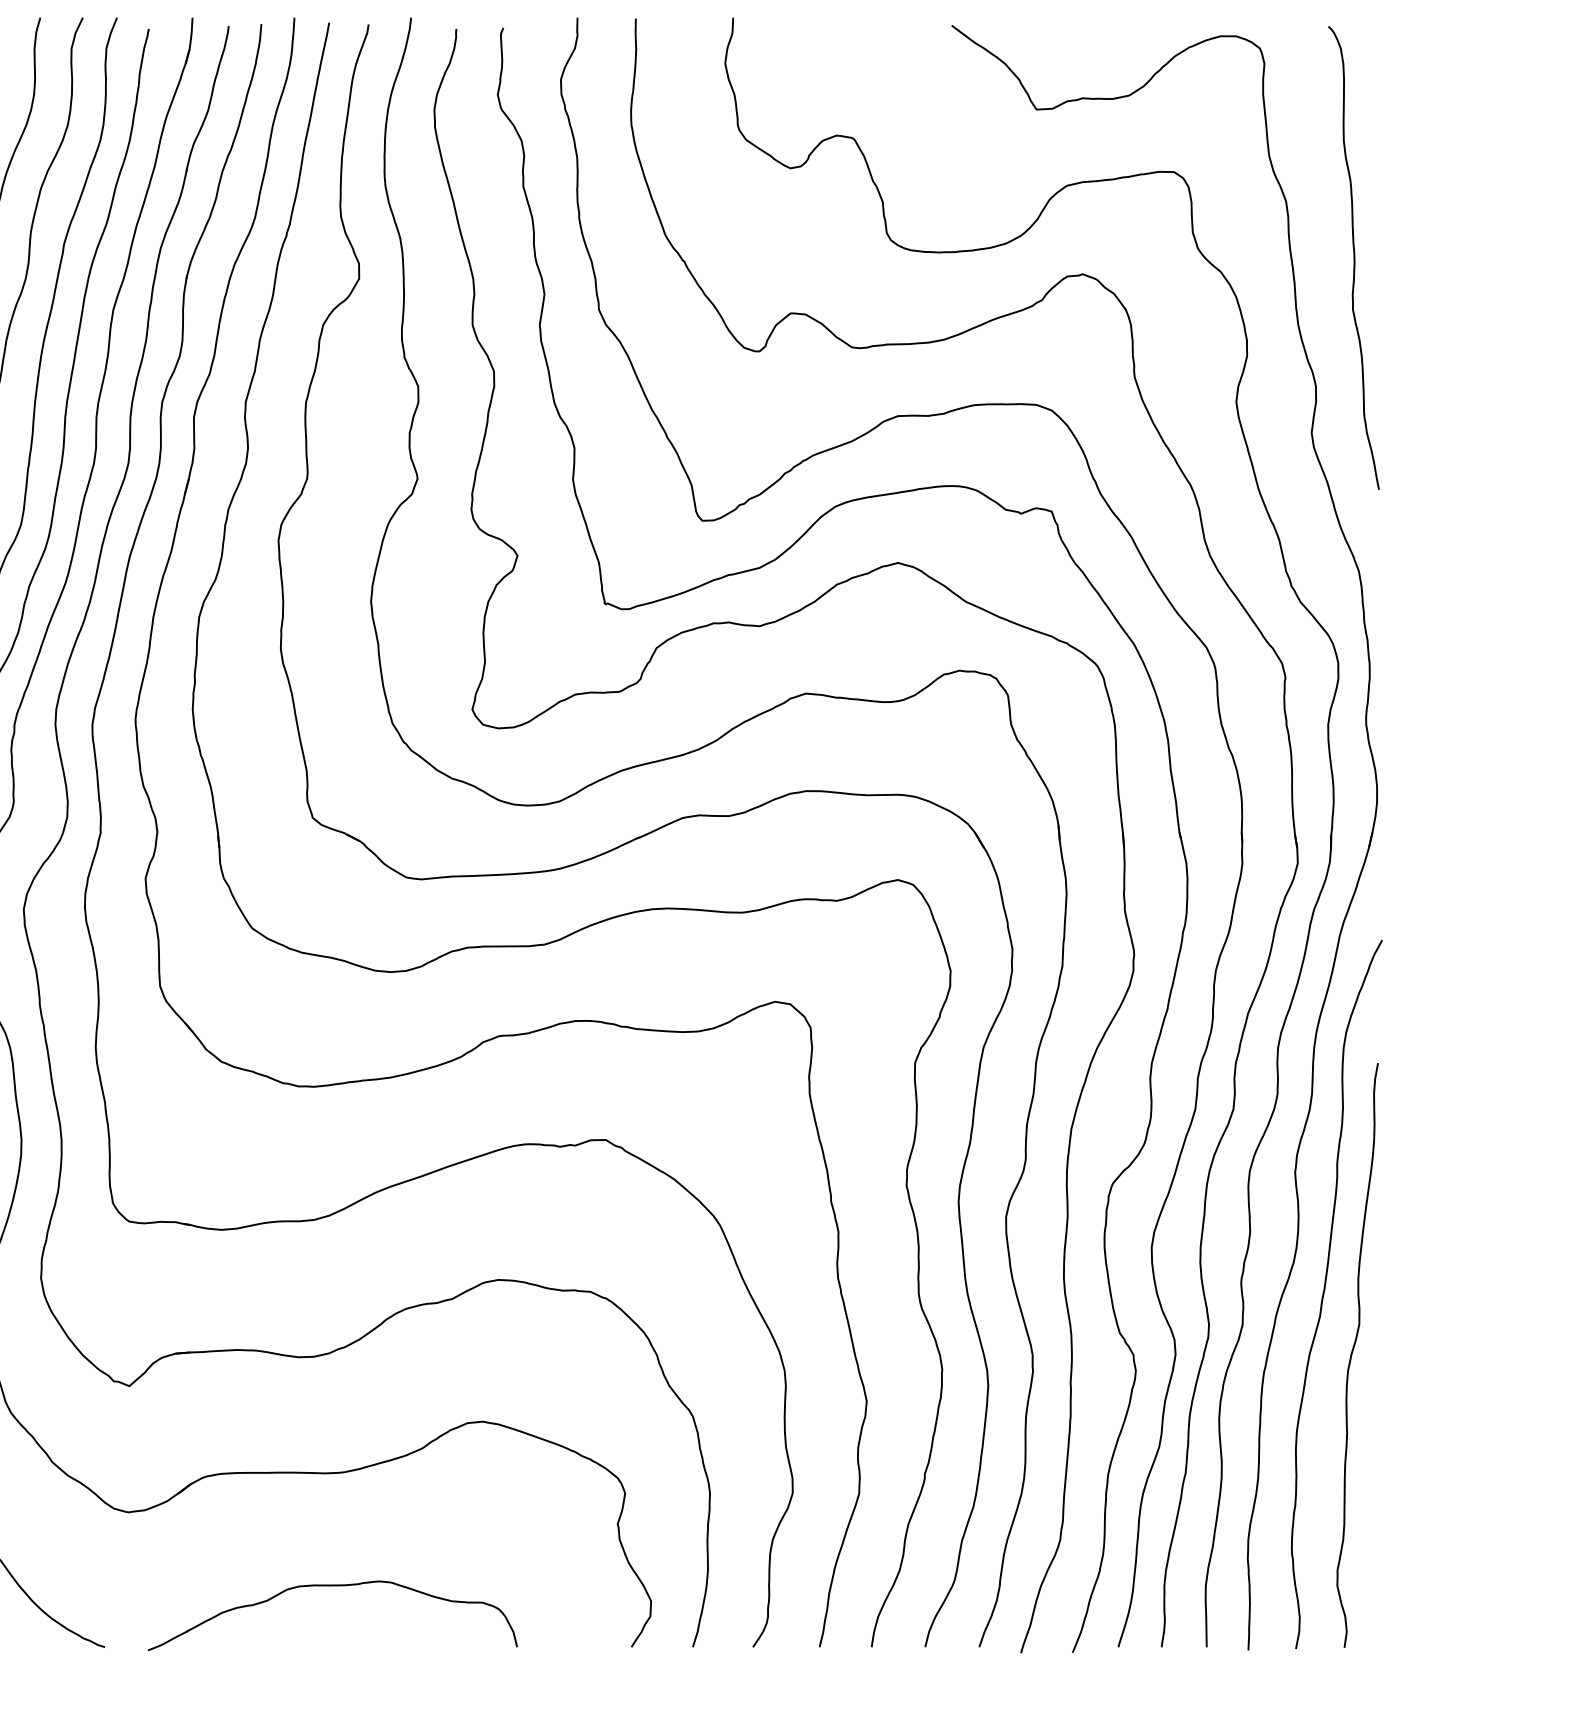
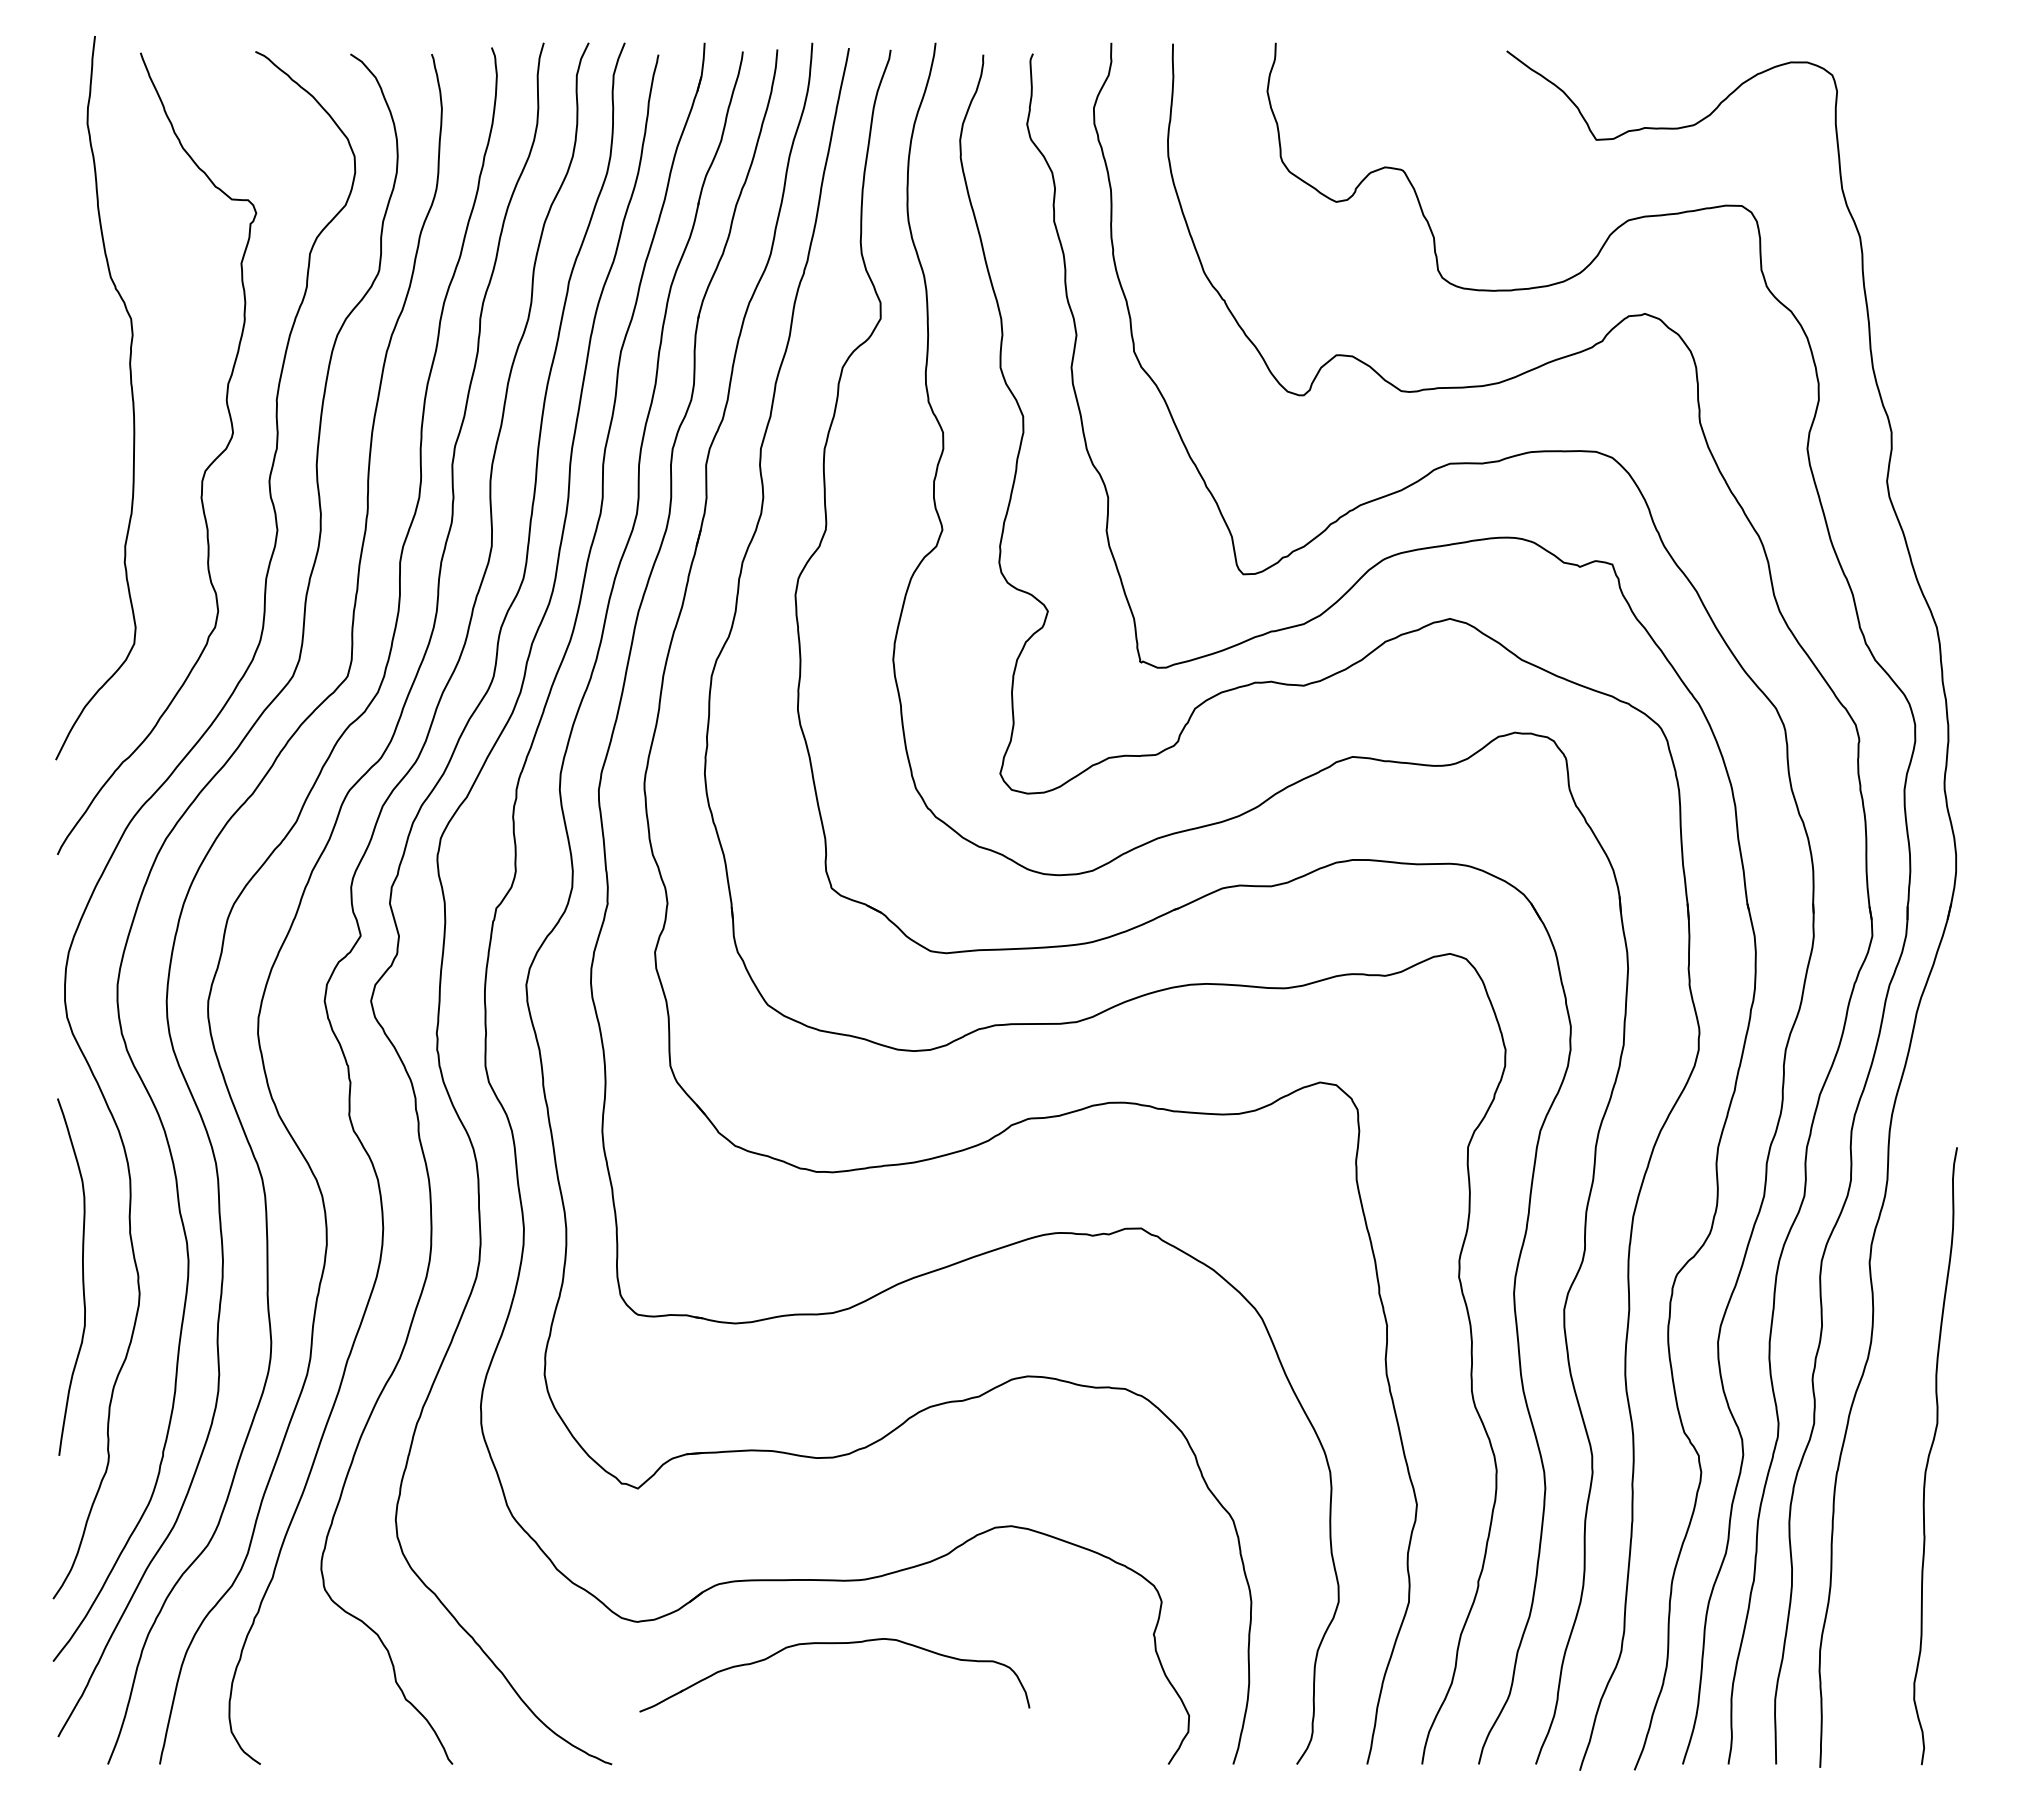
curve: (1353, 257) -> (1931, 296), removed
curve: (1325, 1290) -> (1901, 1387), removed
part: (332, 1586) -> (834, 1644), moved

